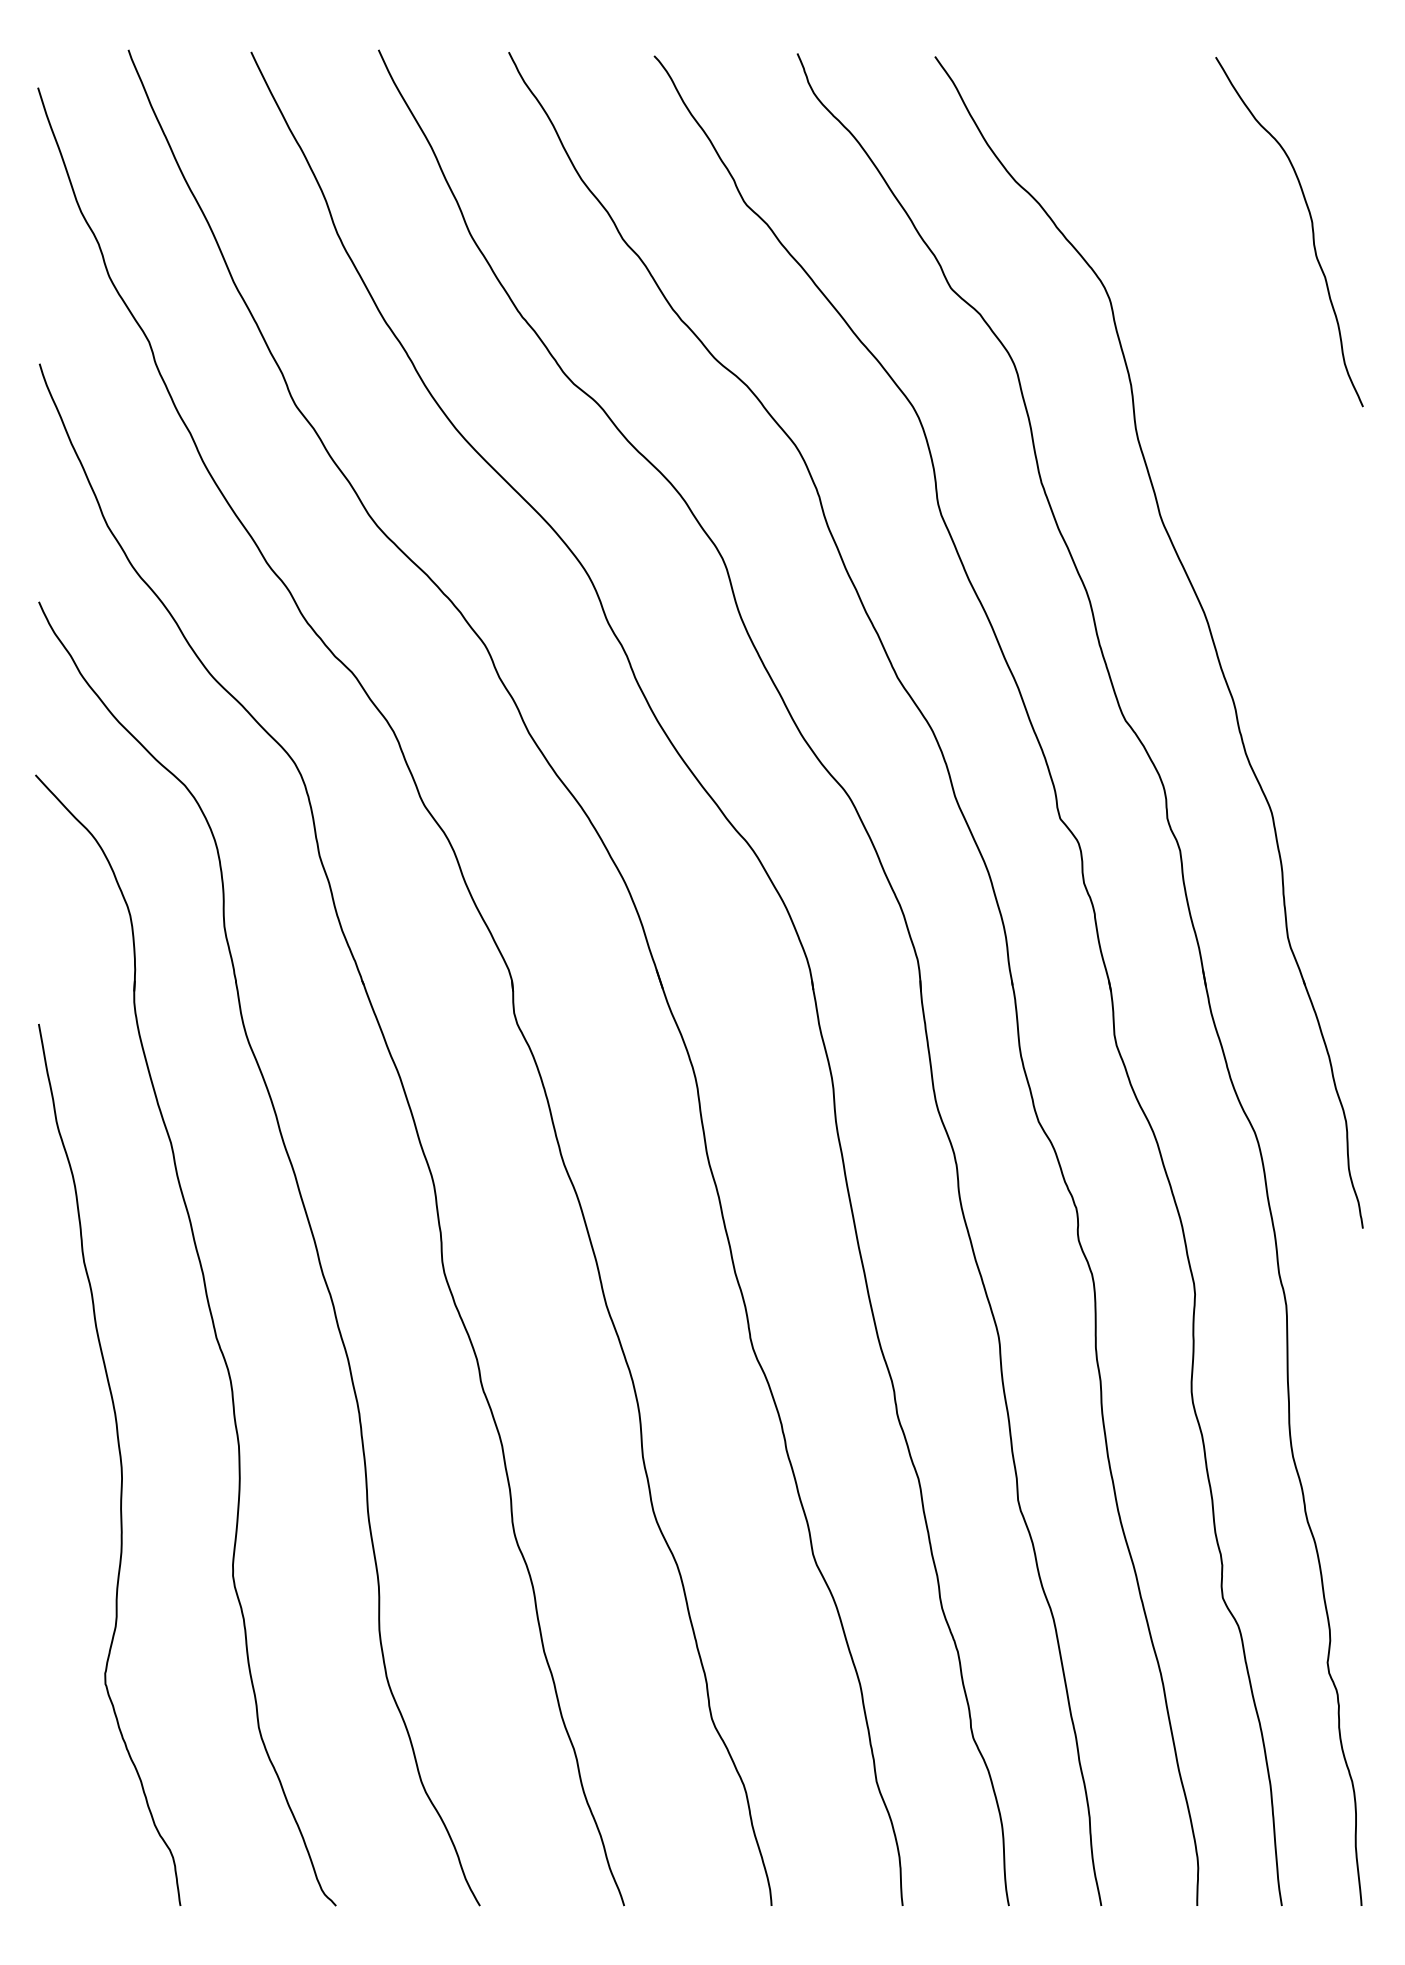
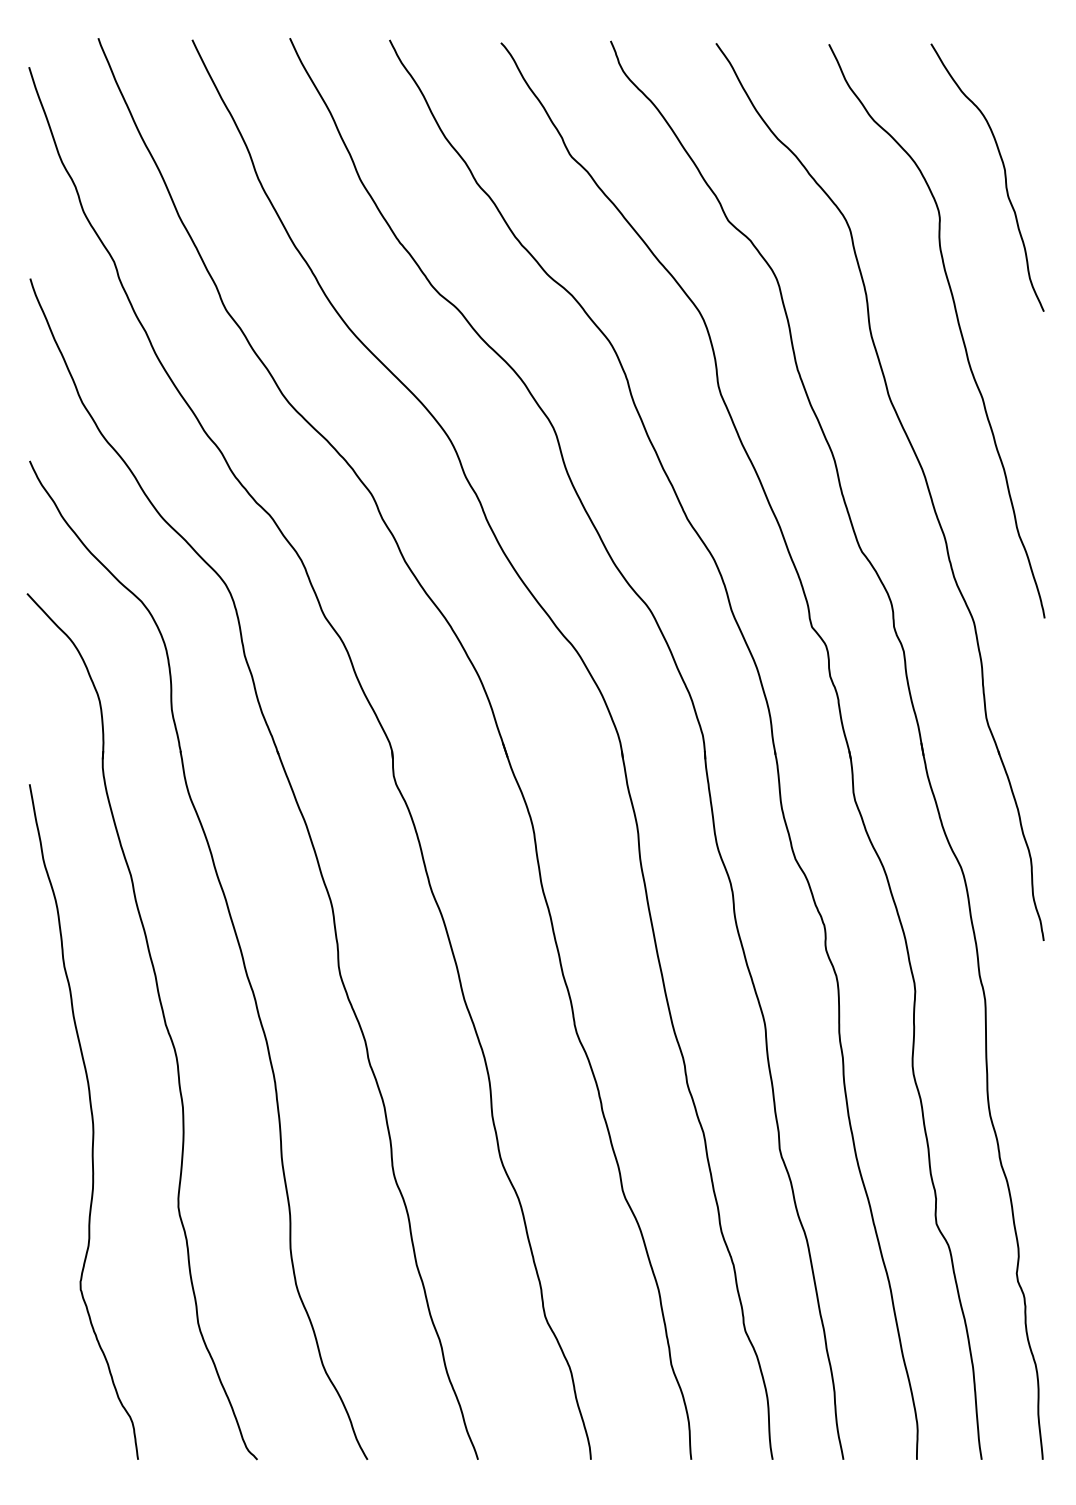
curve: (1251, 425) -> (958, 325), added

